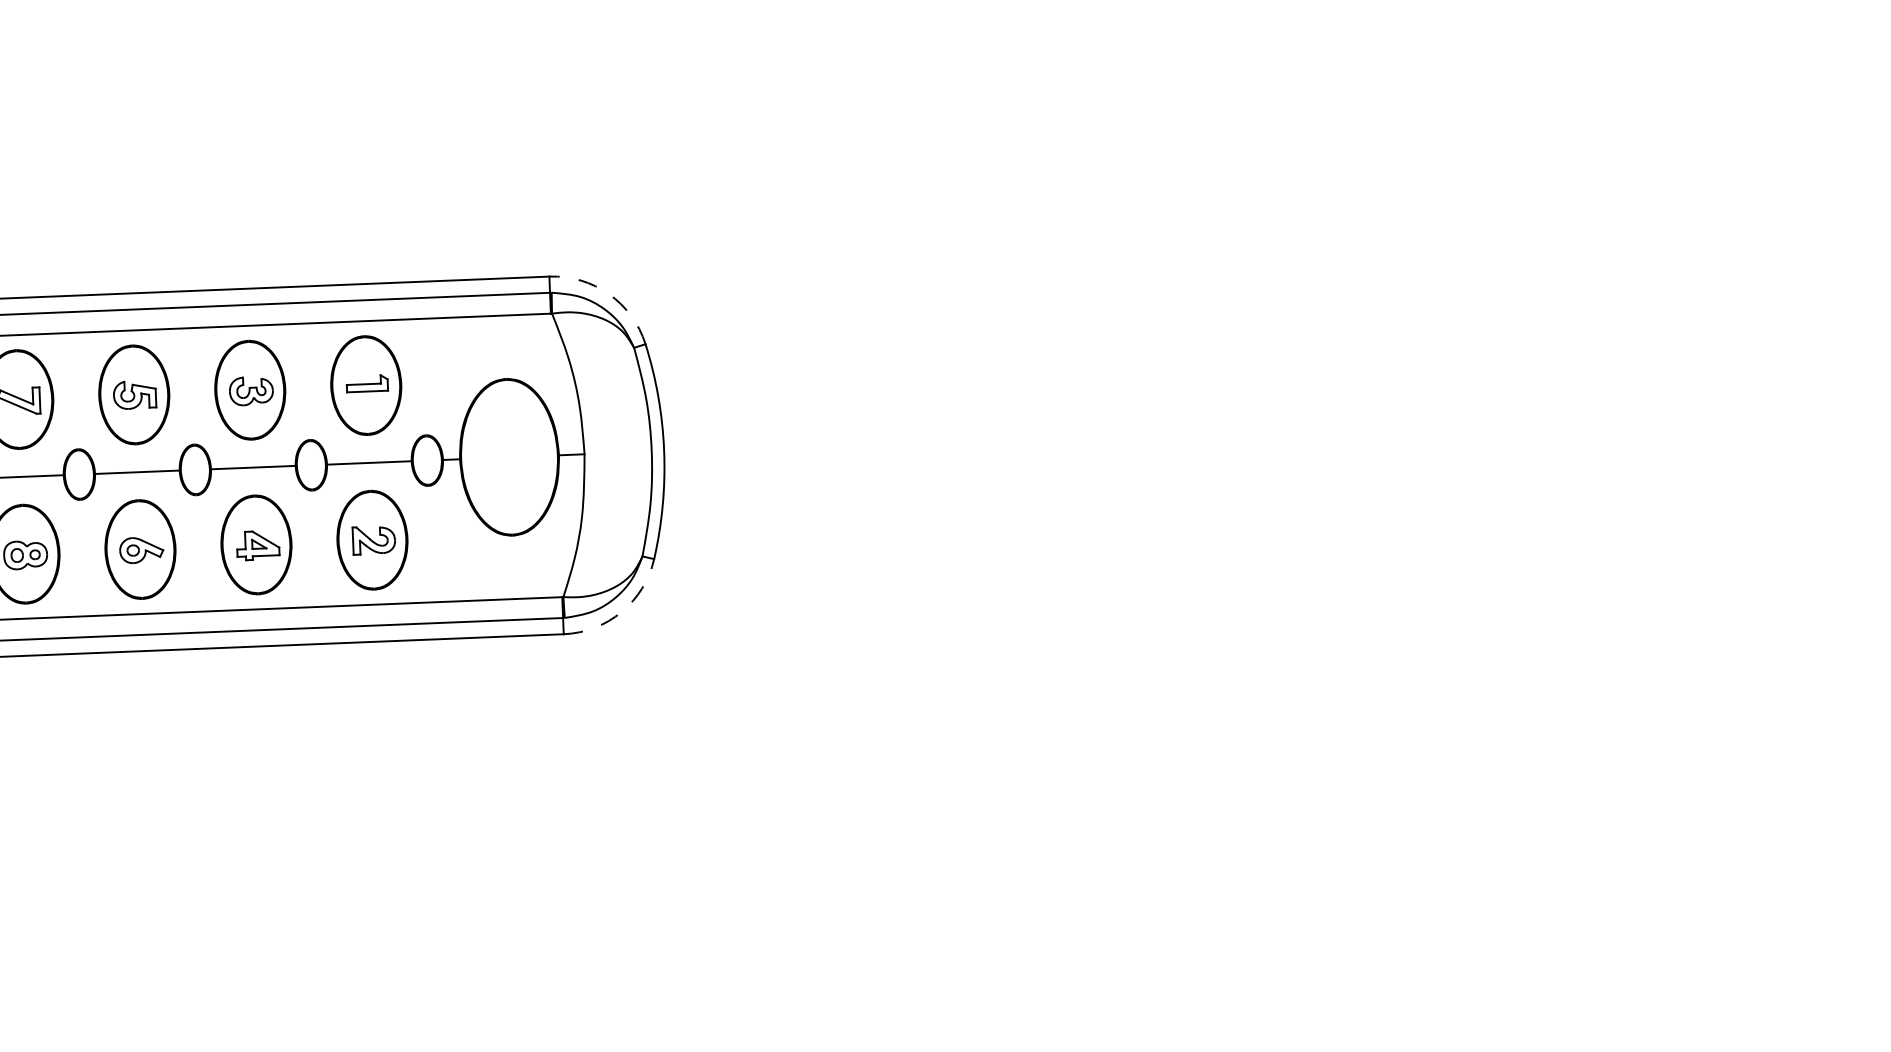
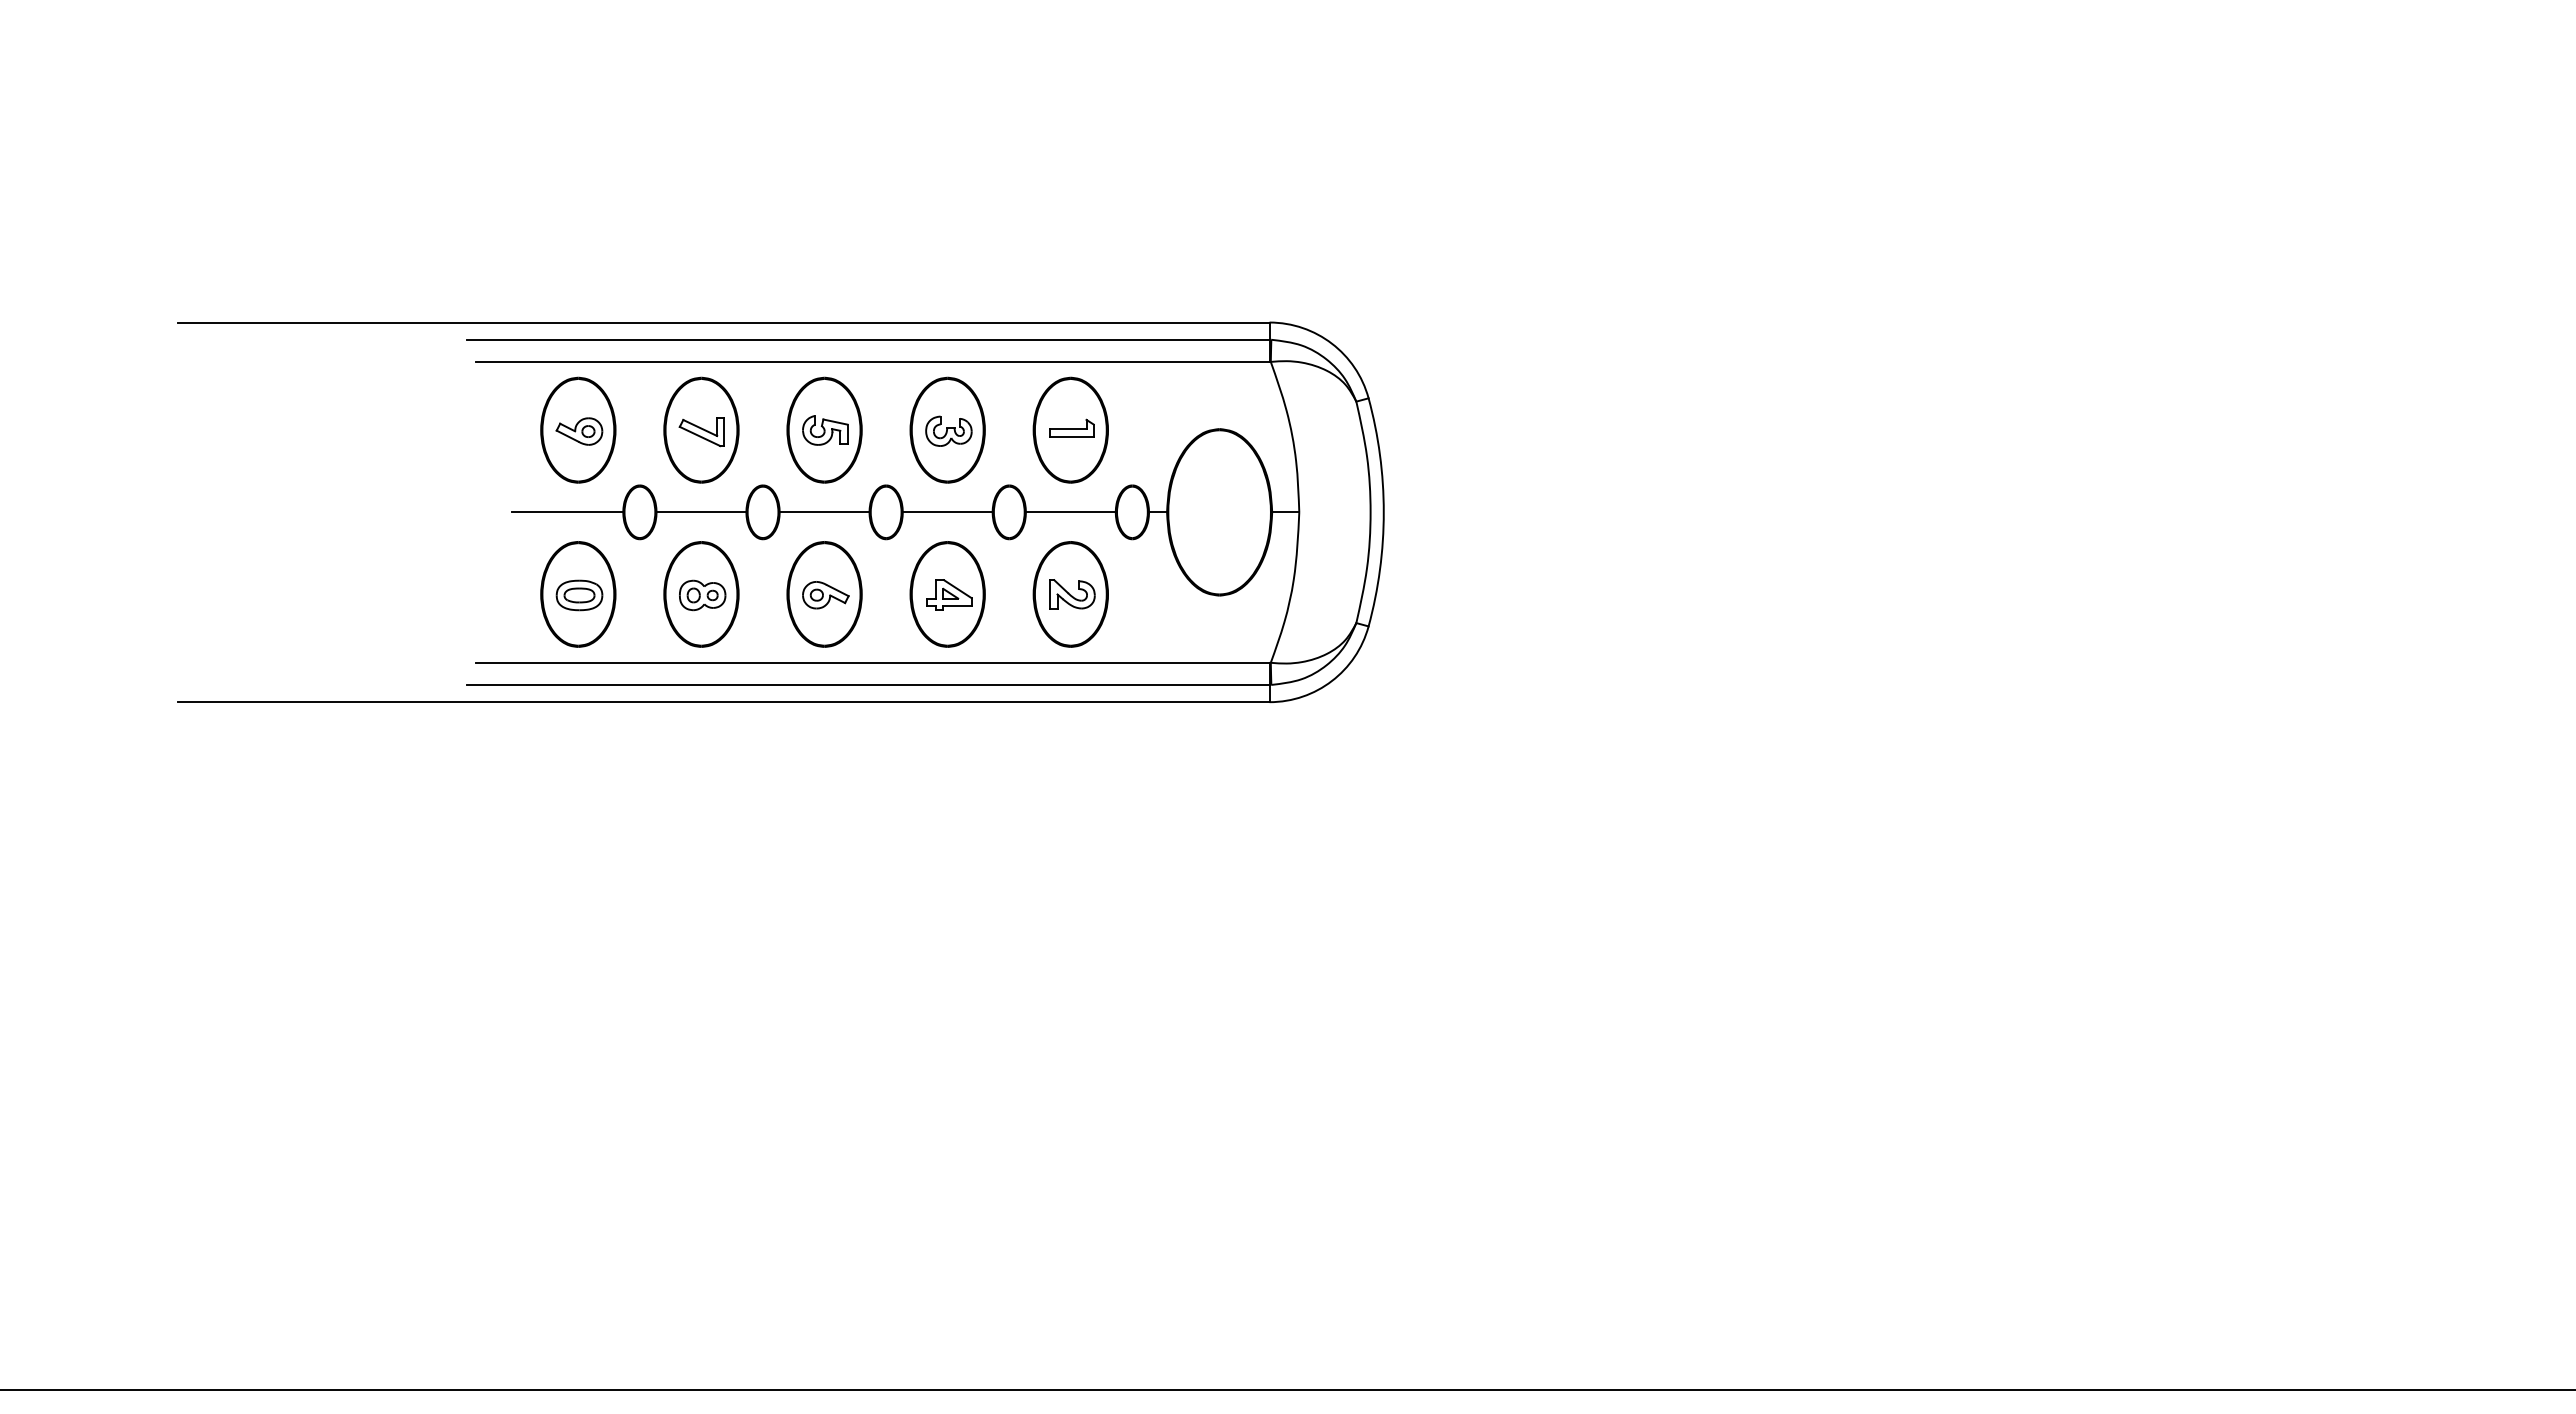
arc: (608, 294) -> (1331, 343), dashed -> solid
arc: (621, 612) -> (1331, 681), dashed -> solid

